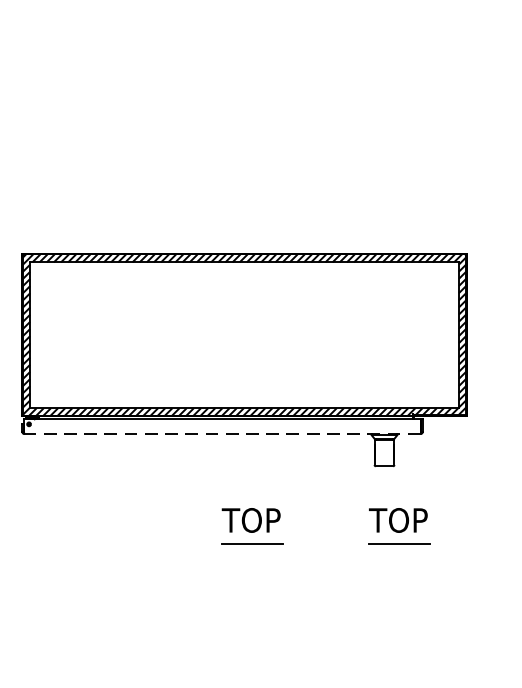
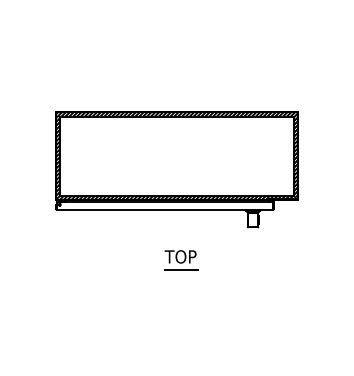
line: (223, 433) -> (165, 209), dashed -> solid
part: (399, 527) -> (261, 260), removed

